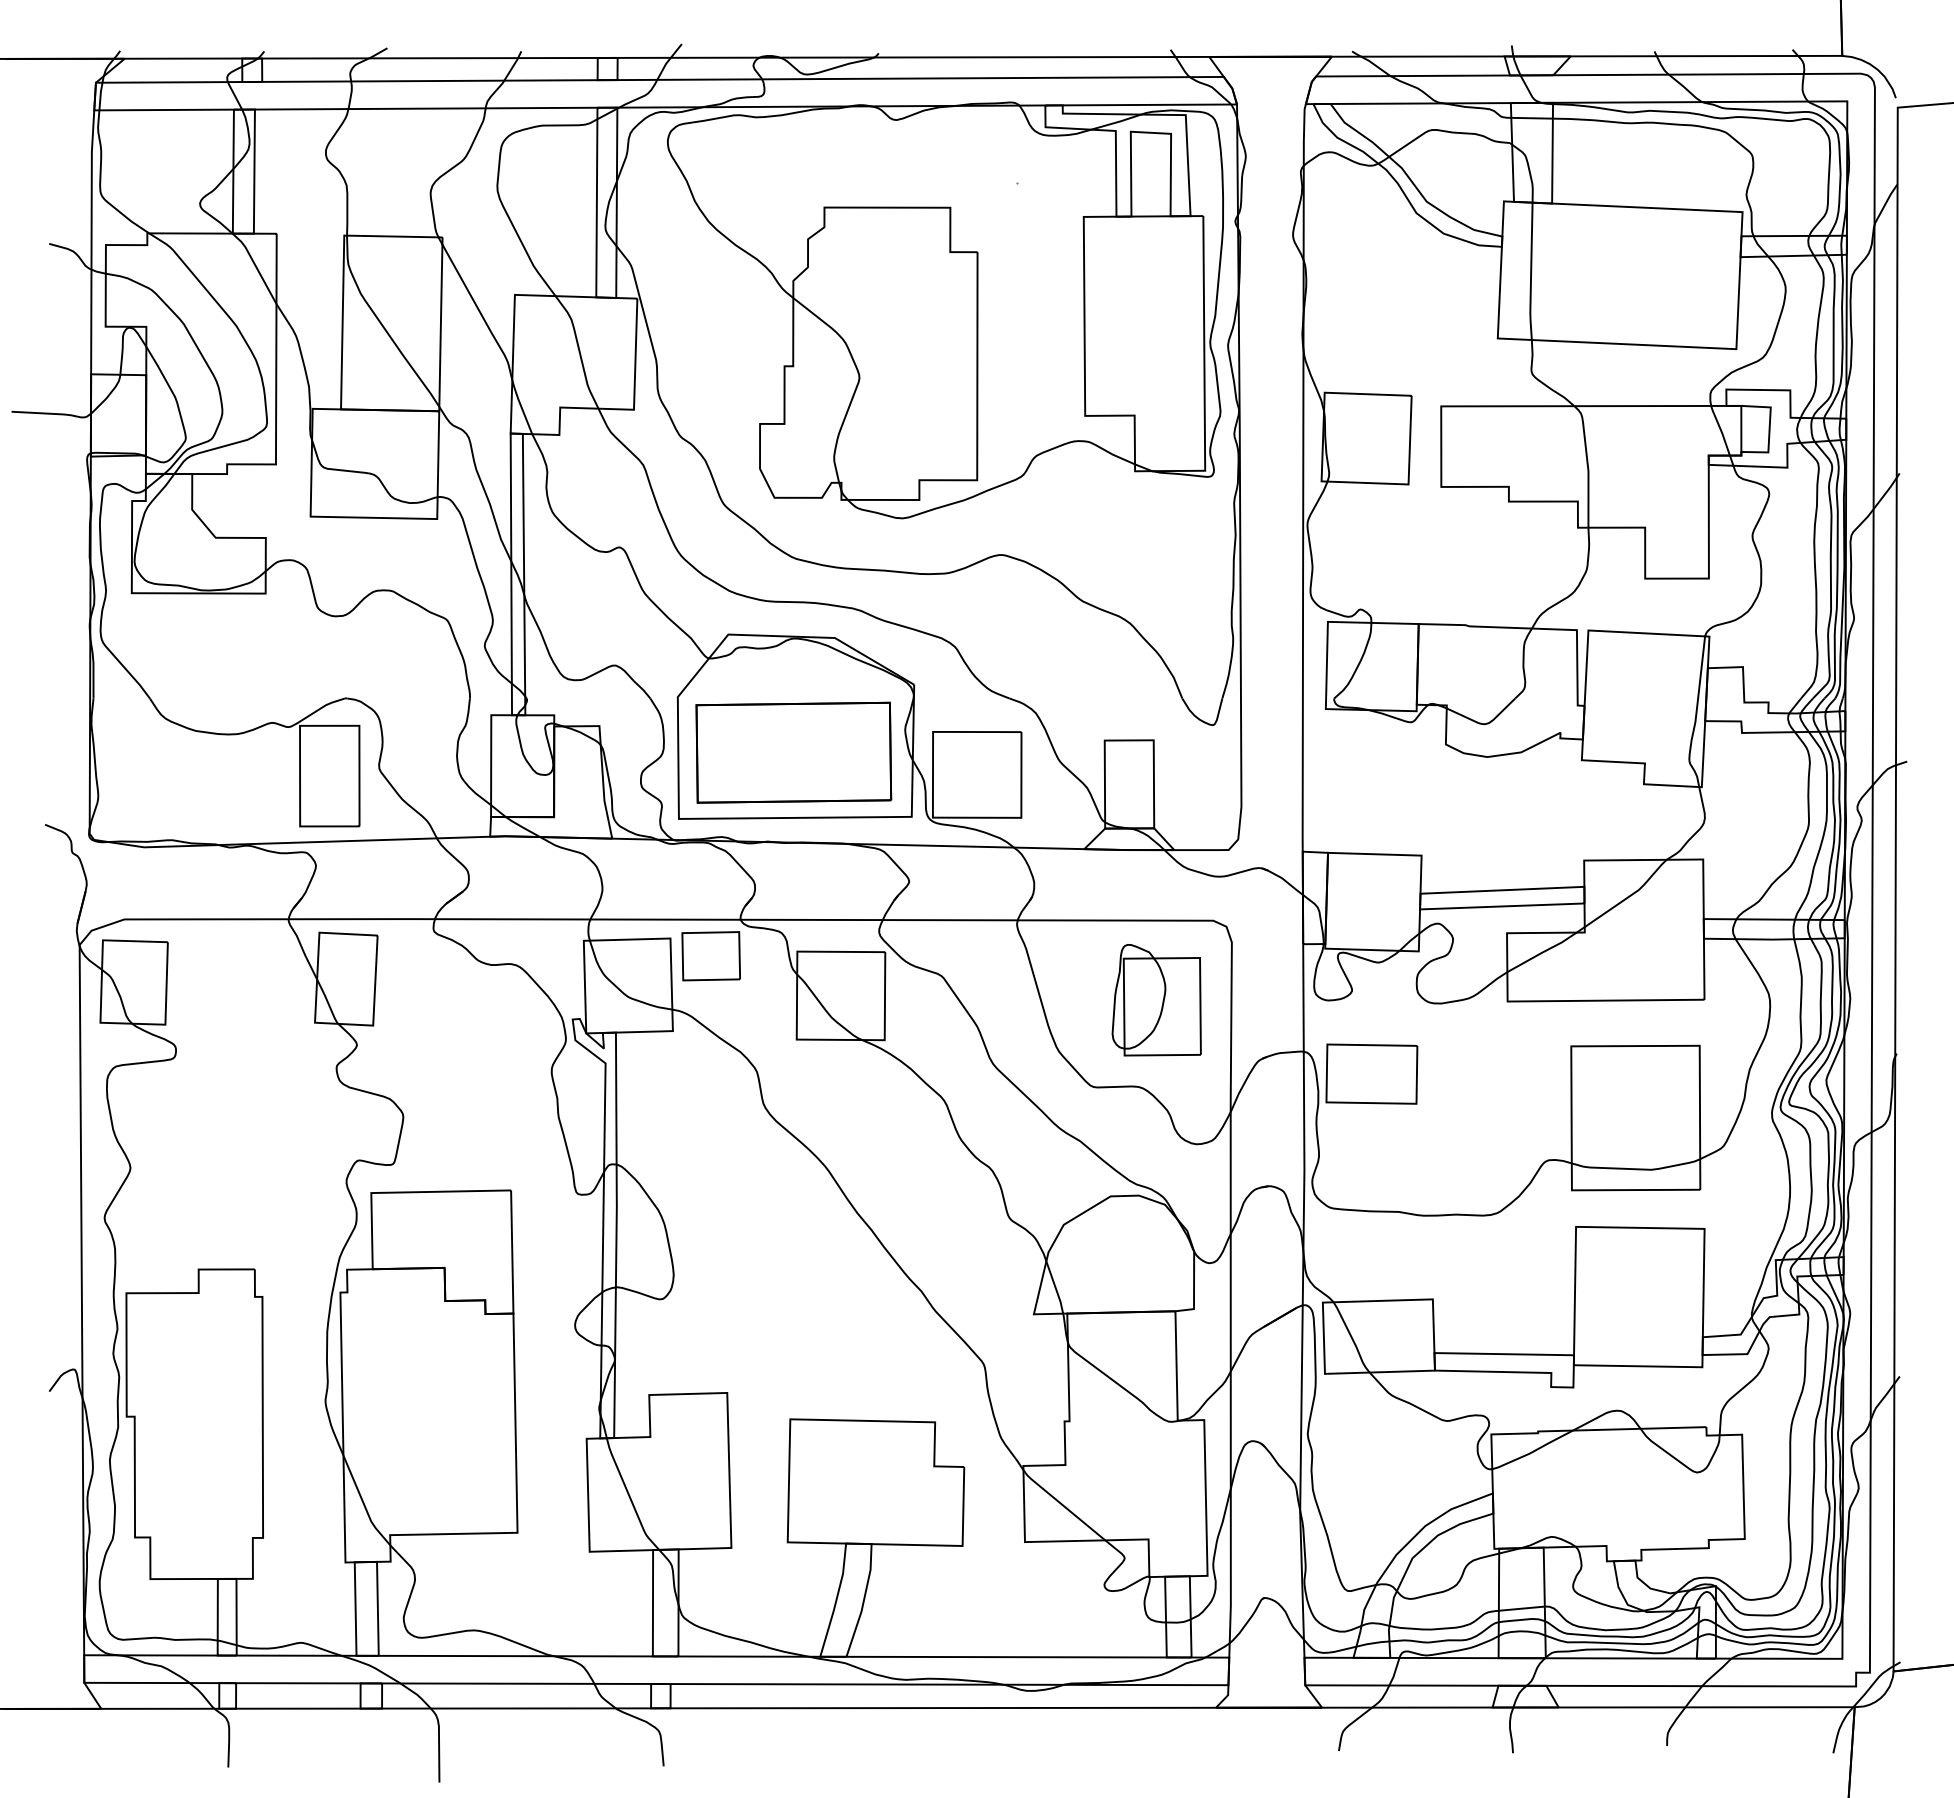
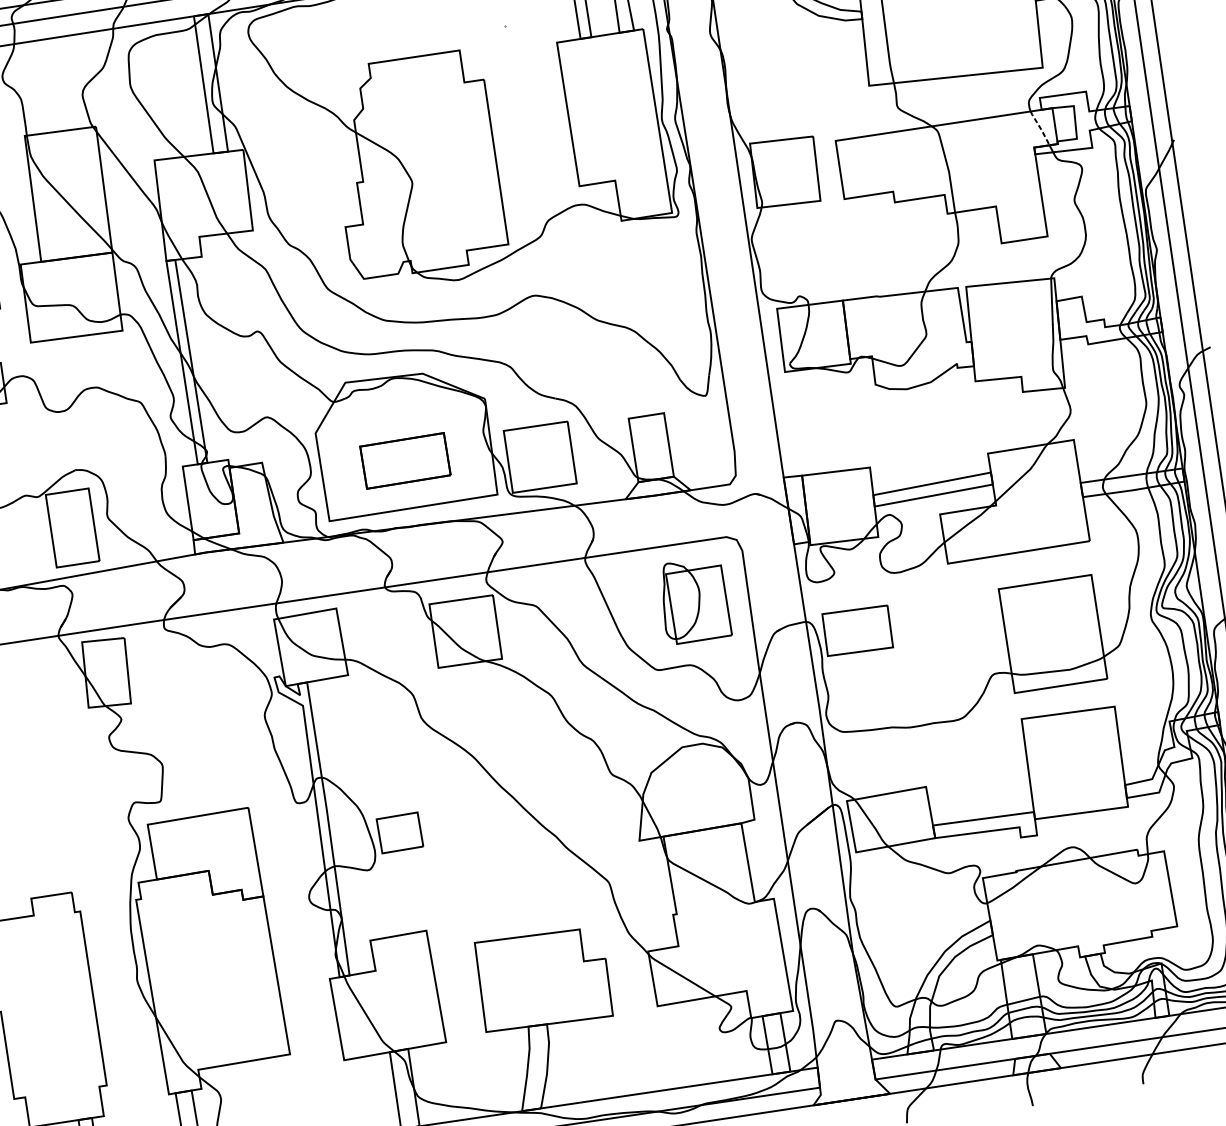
line: (1721, 430) -> (1040, 128), solid -> dashed
part: (793, 752) -> (405, 460), size x0.6
part: (710, 956) -> (399, 833), moved

